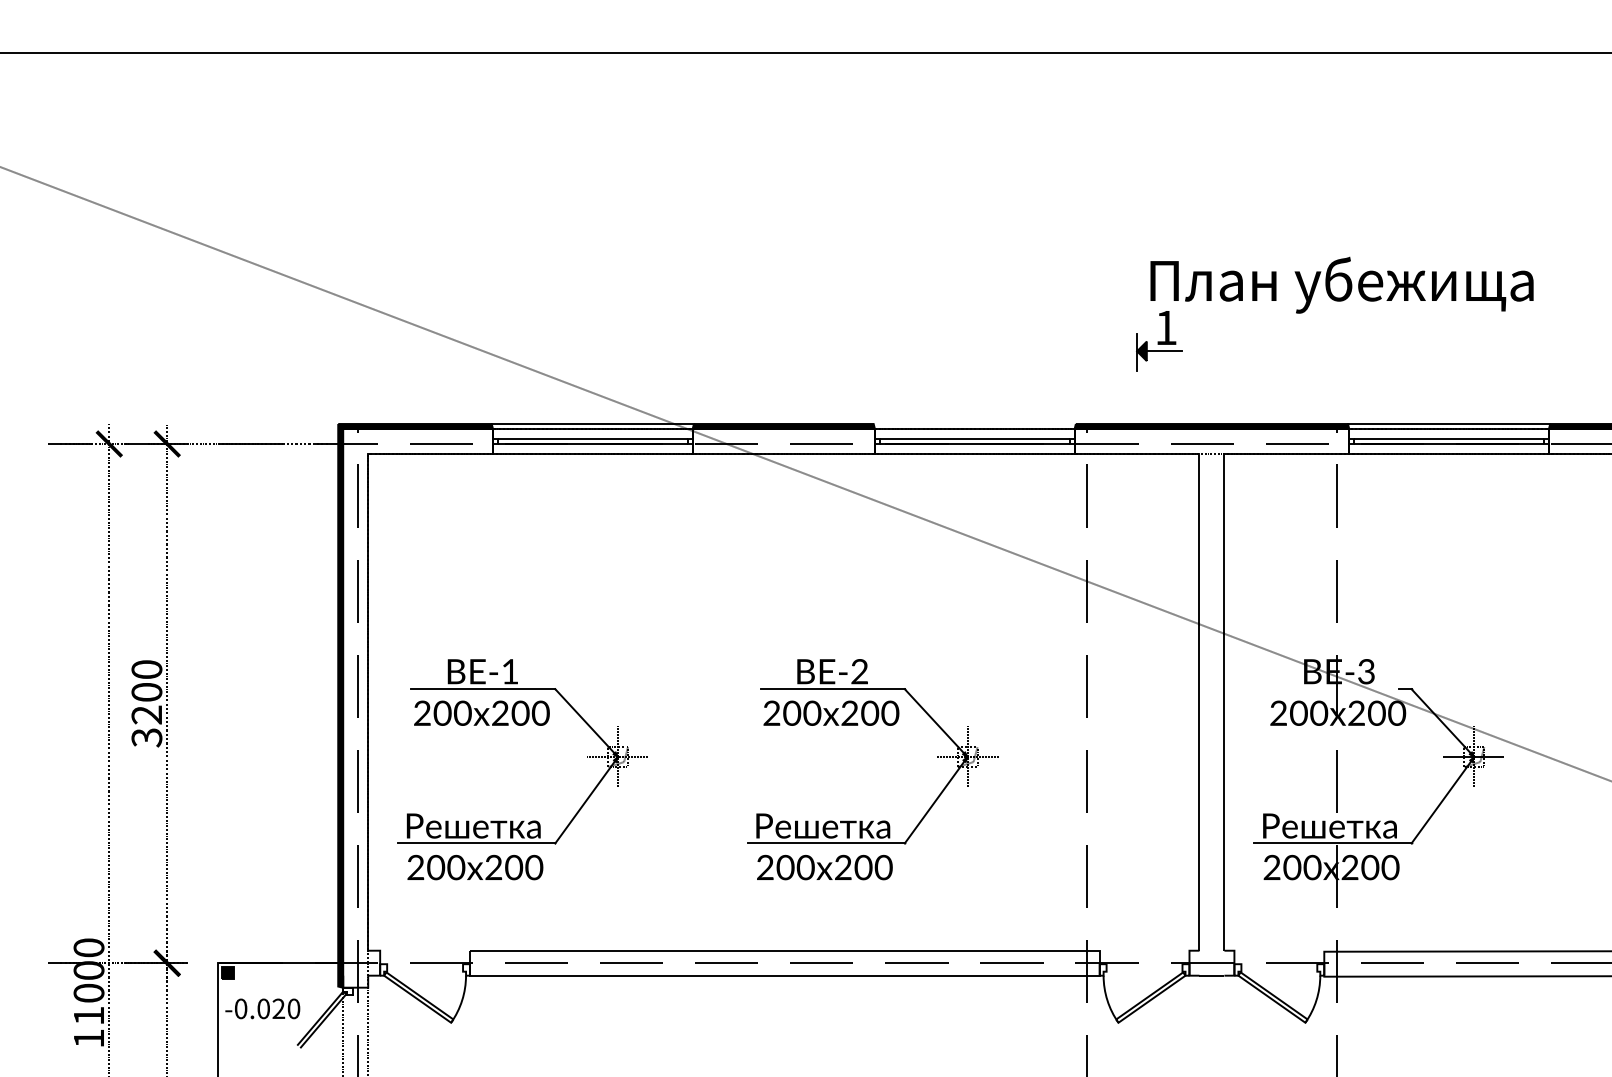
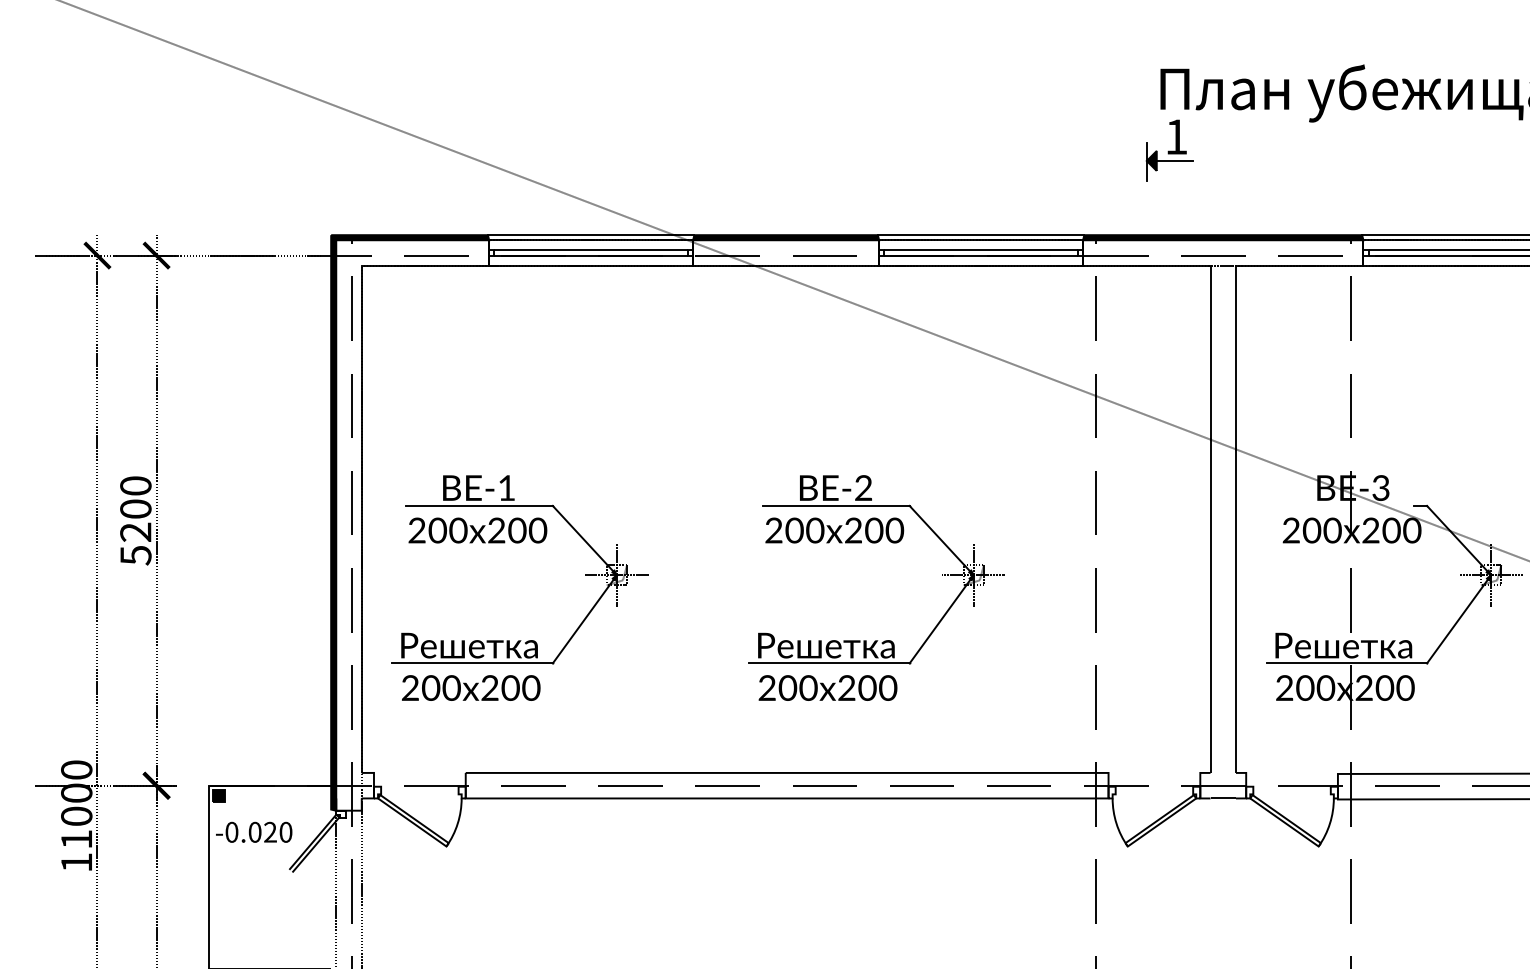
line: (974, 424) -> (980, 235), added
text: (146, 737) -> (135, 555), 3200 -> 5200

